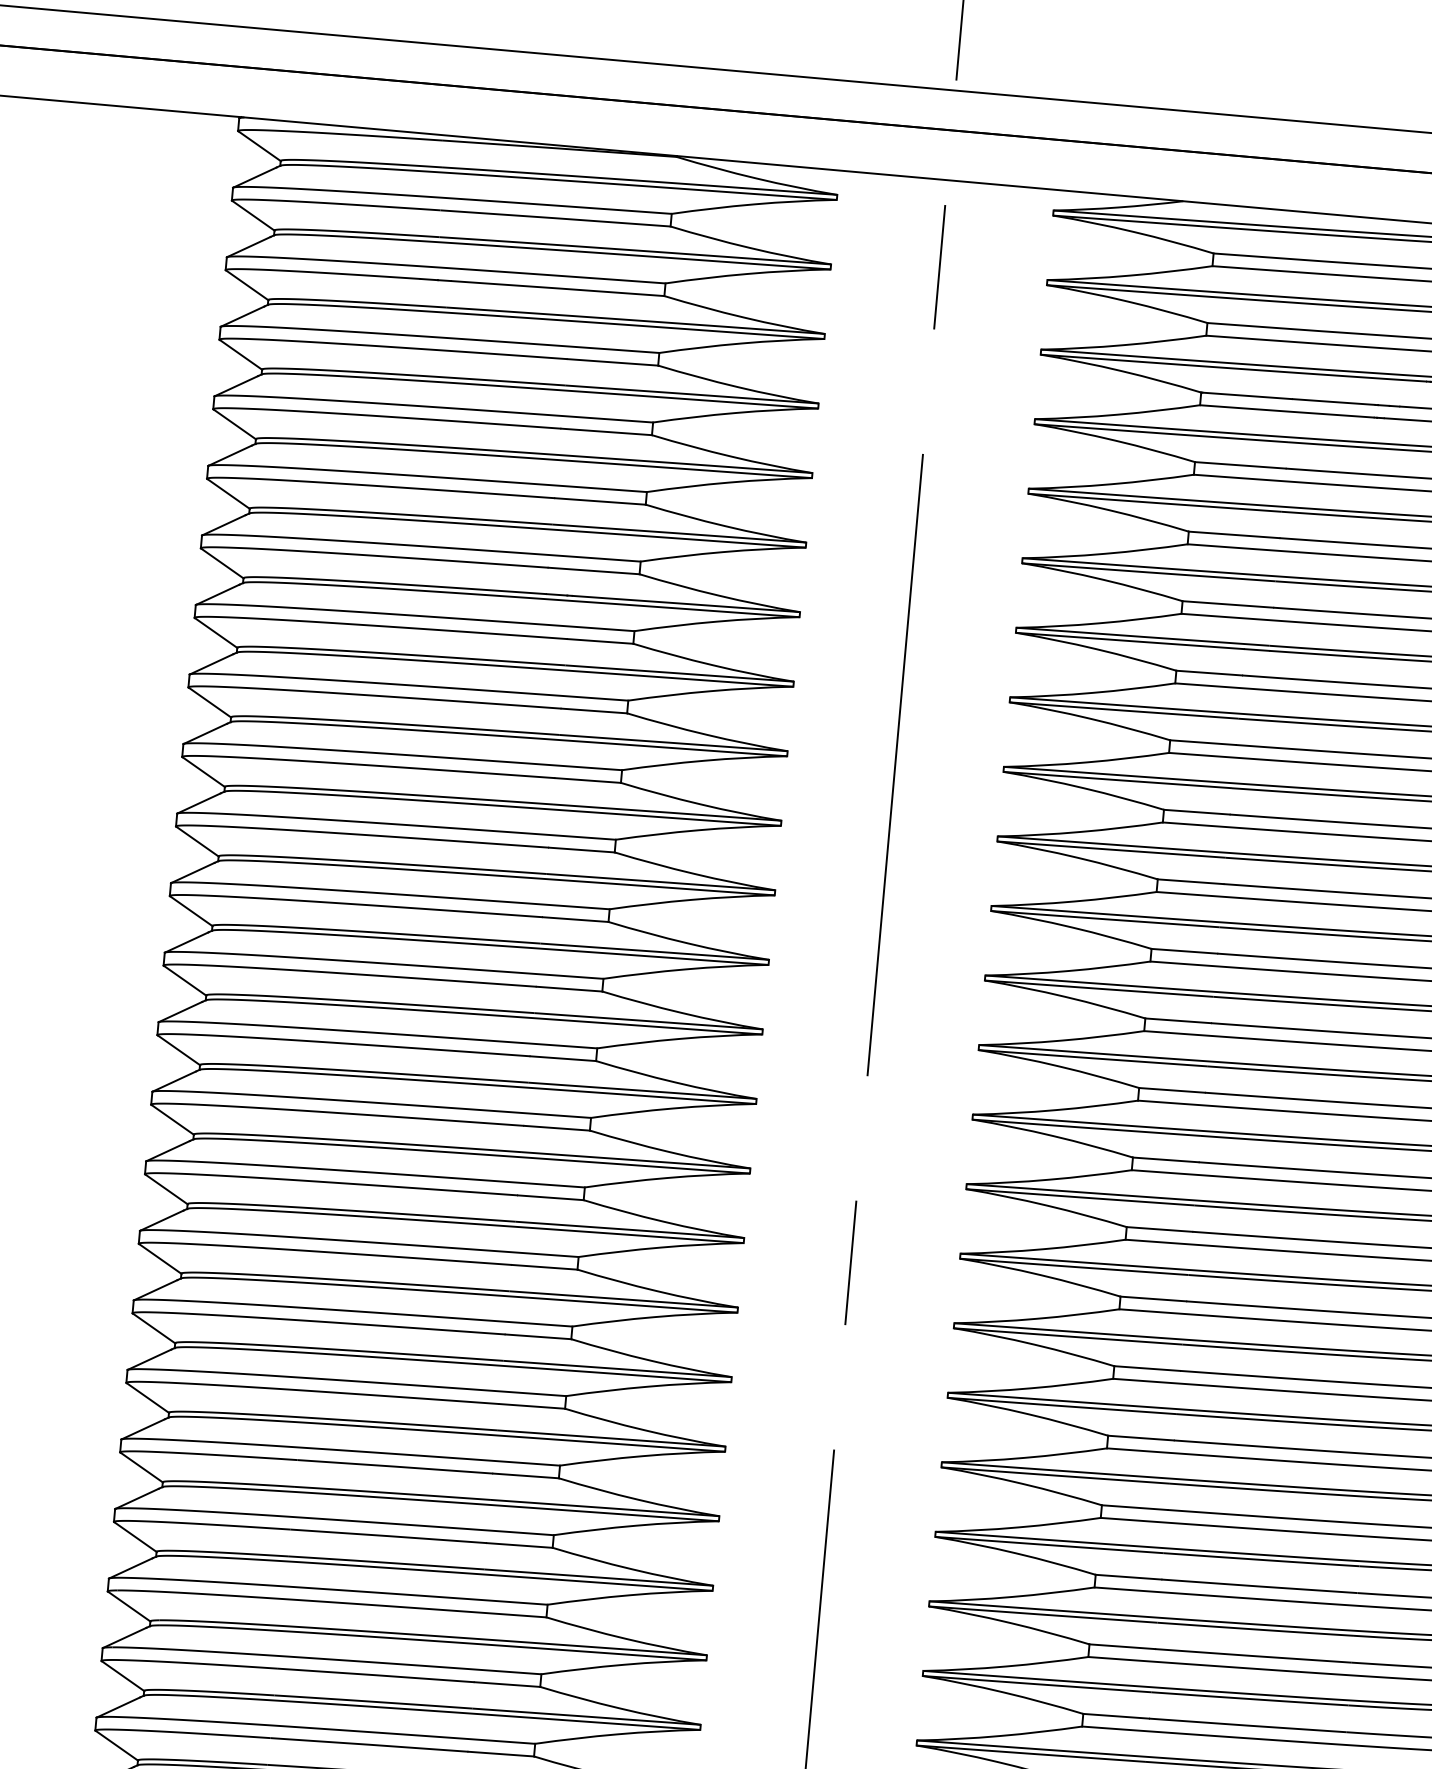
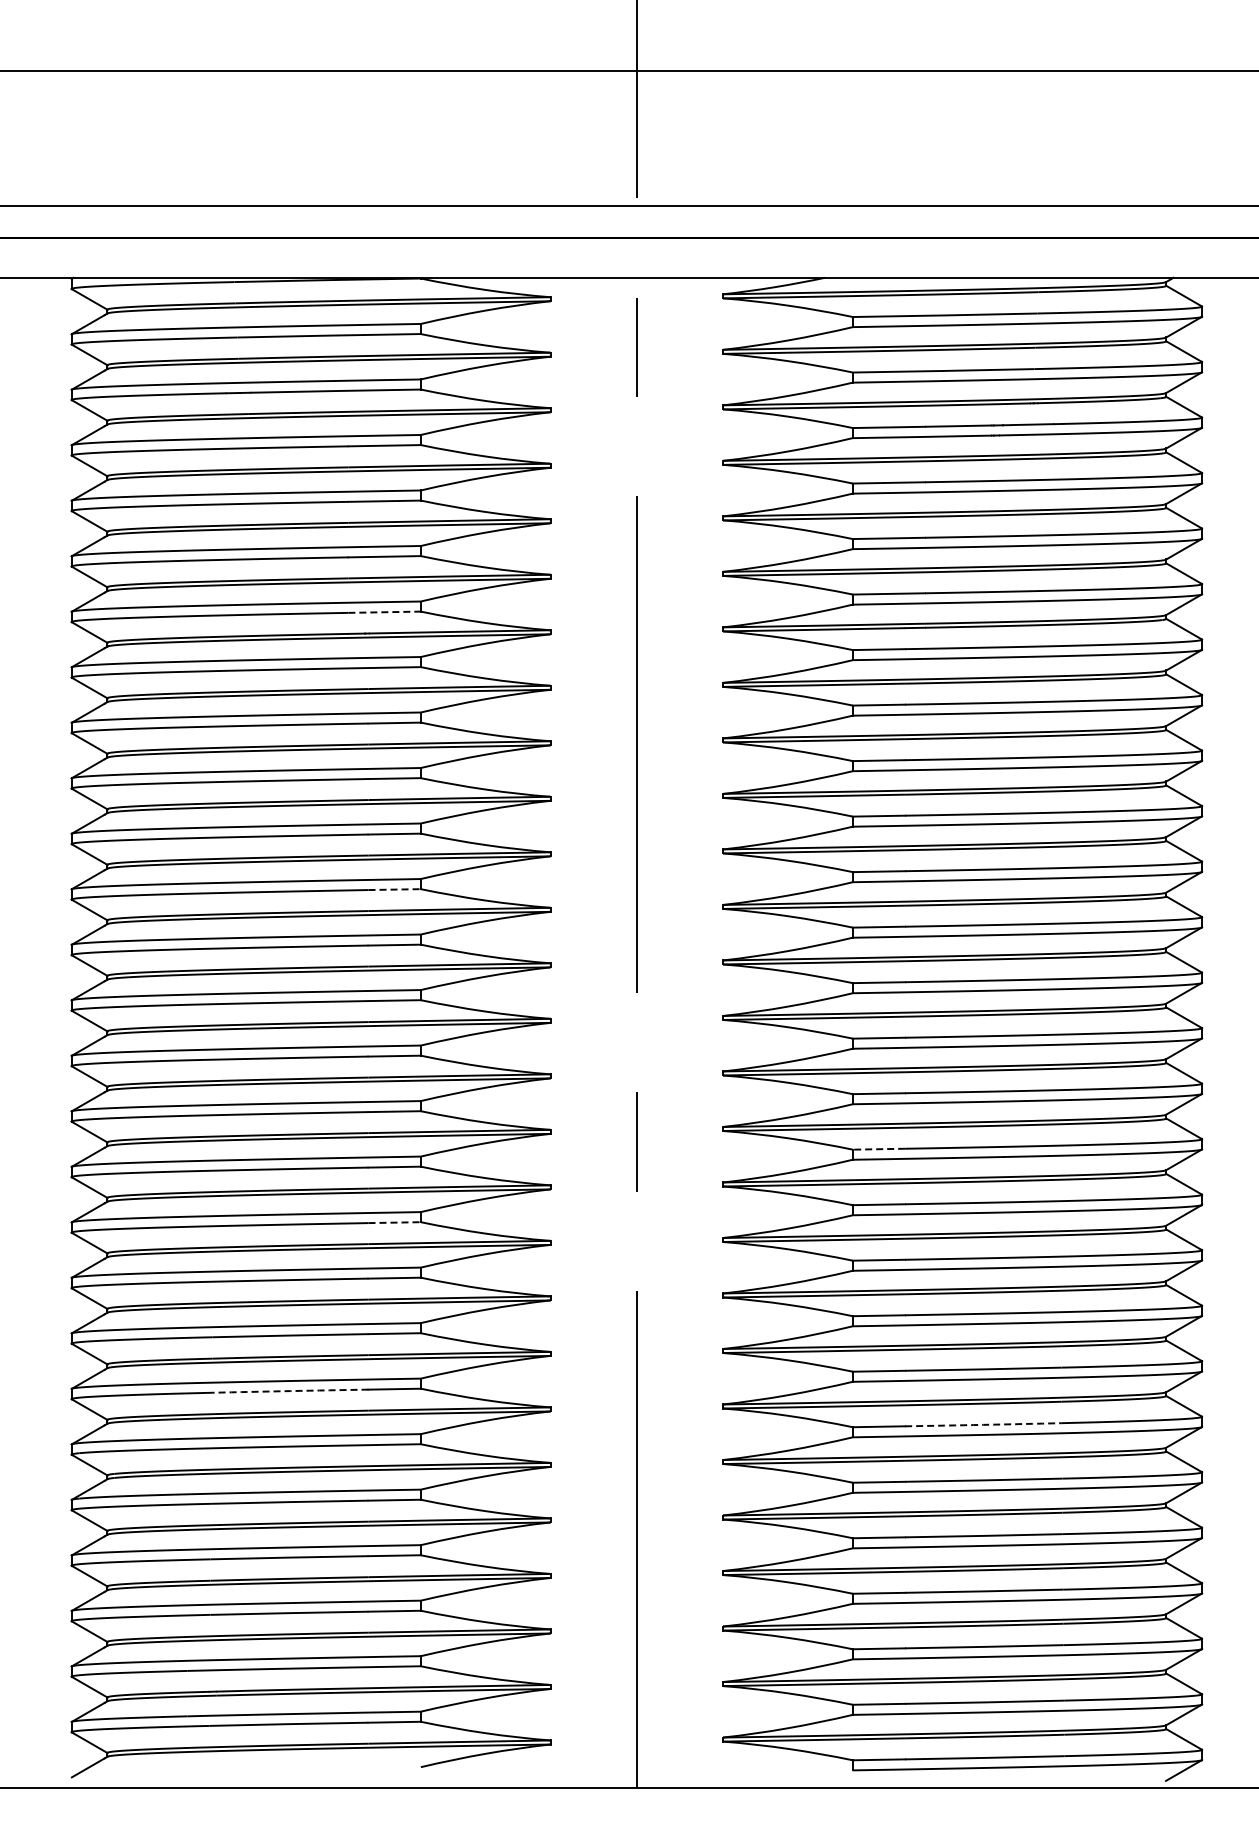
line: (595, 571) -> (385, 612), solid -> dashed
line: (576, 919) -> (395, 889), solid -> dashed
line: (1152, 1299) -> (878, 1149), solid -> dashed
line: (539, 1336) -> (395, 1222), solid -> dashed
arc: (389, 1536) -> (290, 1391), solid -> dashed
arc: (1253, 1655) -> (983, 1424), solid -> dashed

